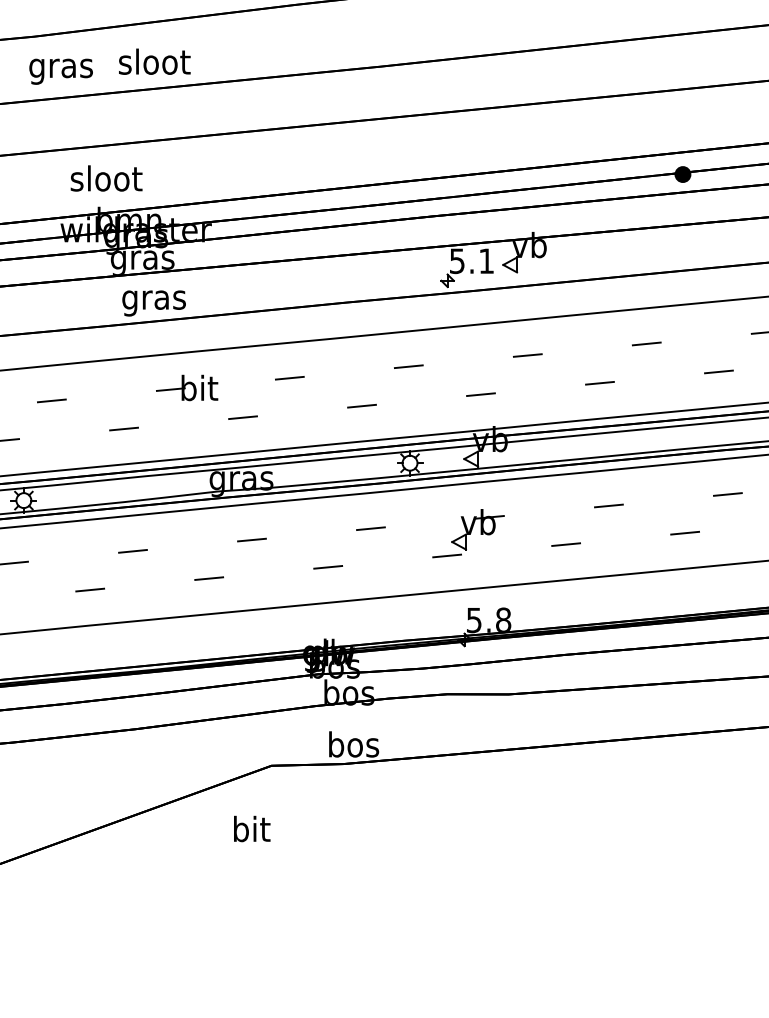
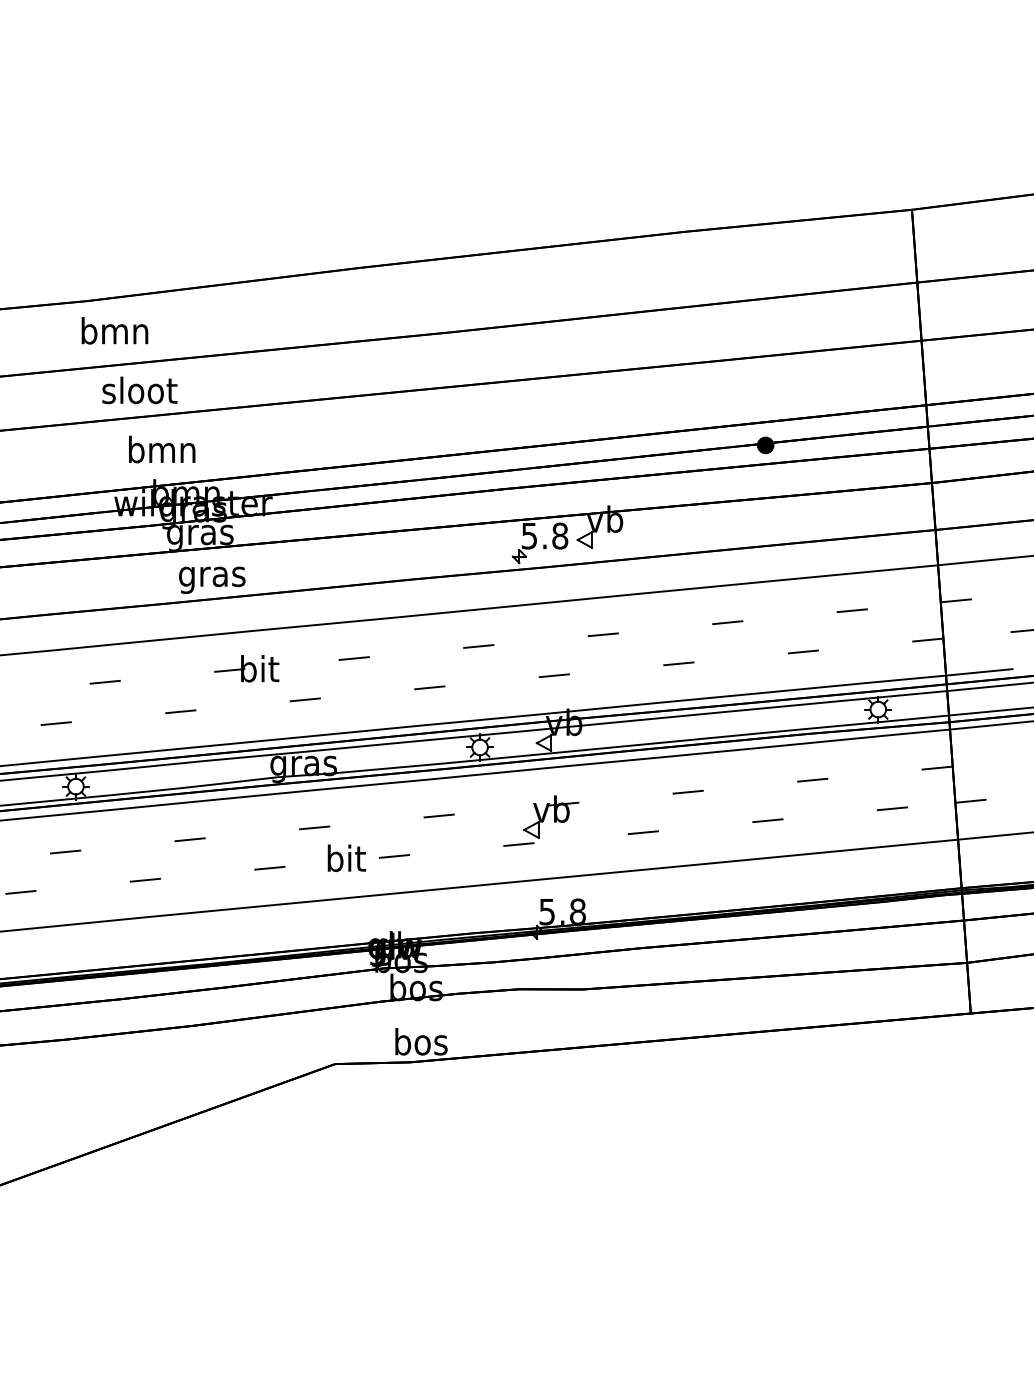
text: (154, 61) -> (139, 390), moved
text: (60, 68) -> (114, 334), gras -> bmn
text: (106, 178) -> (162, 449), sloot -> bmn
text: (486, 260) -> (560, 535), 5.1 -> 5.8
text: (251, 829) -> (346, 858), moved

